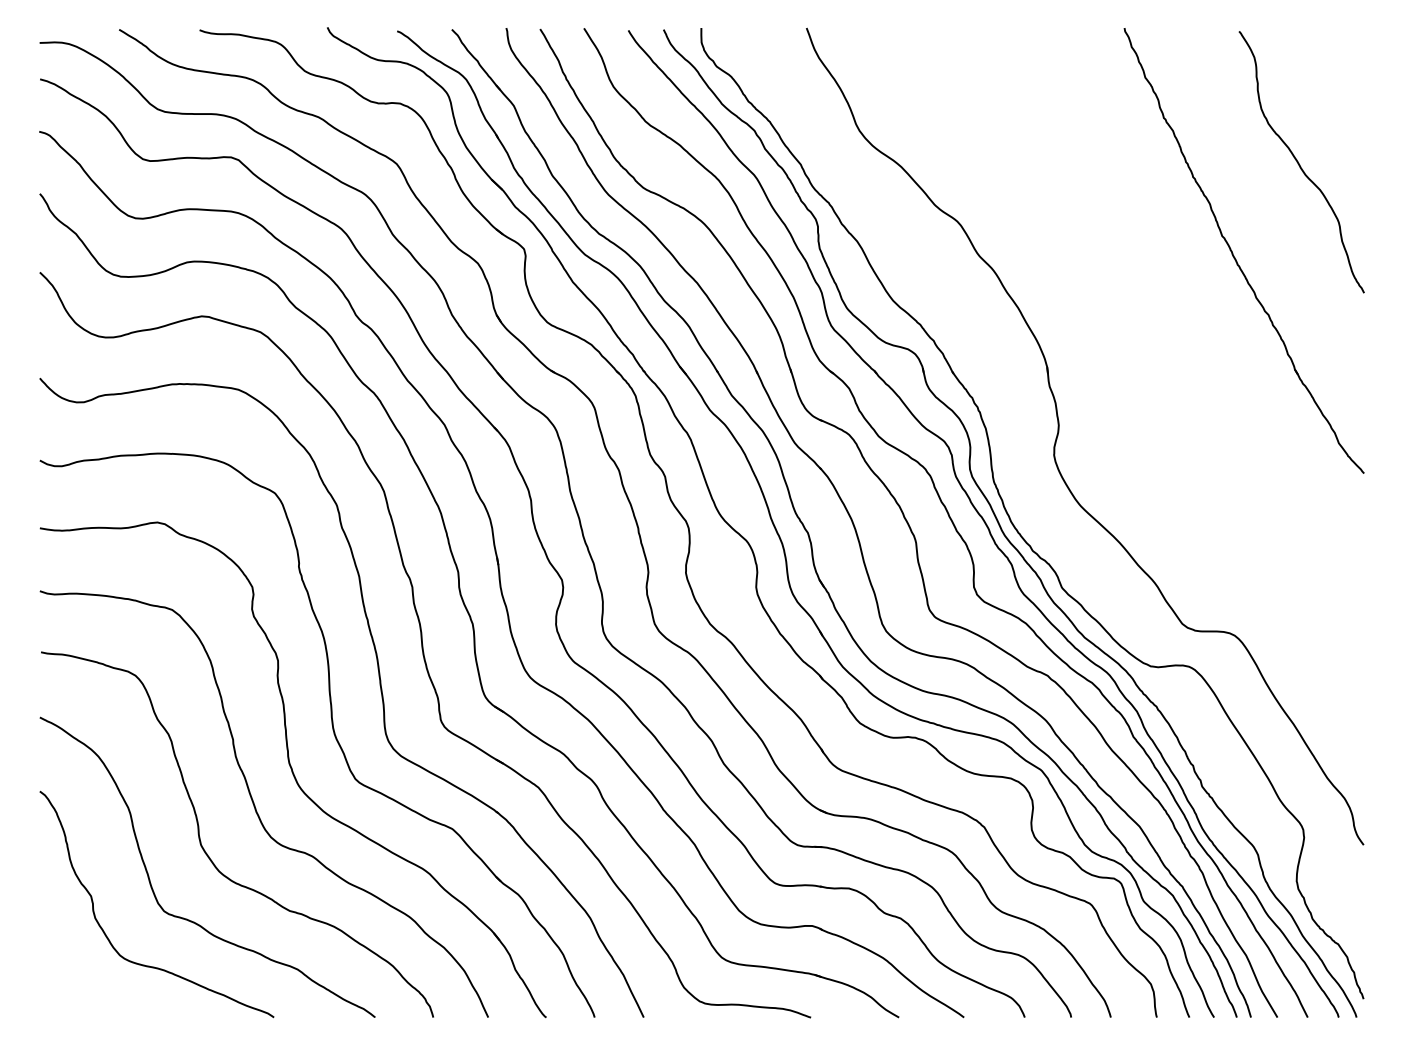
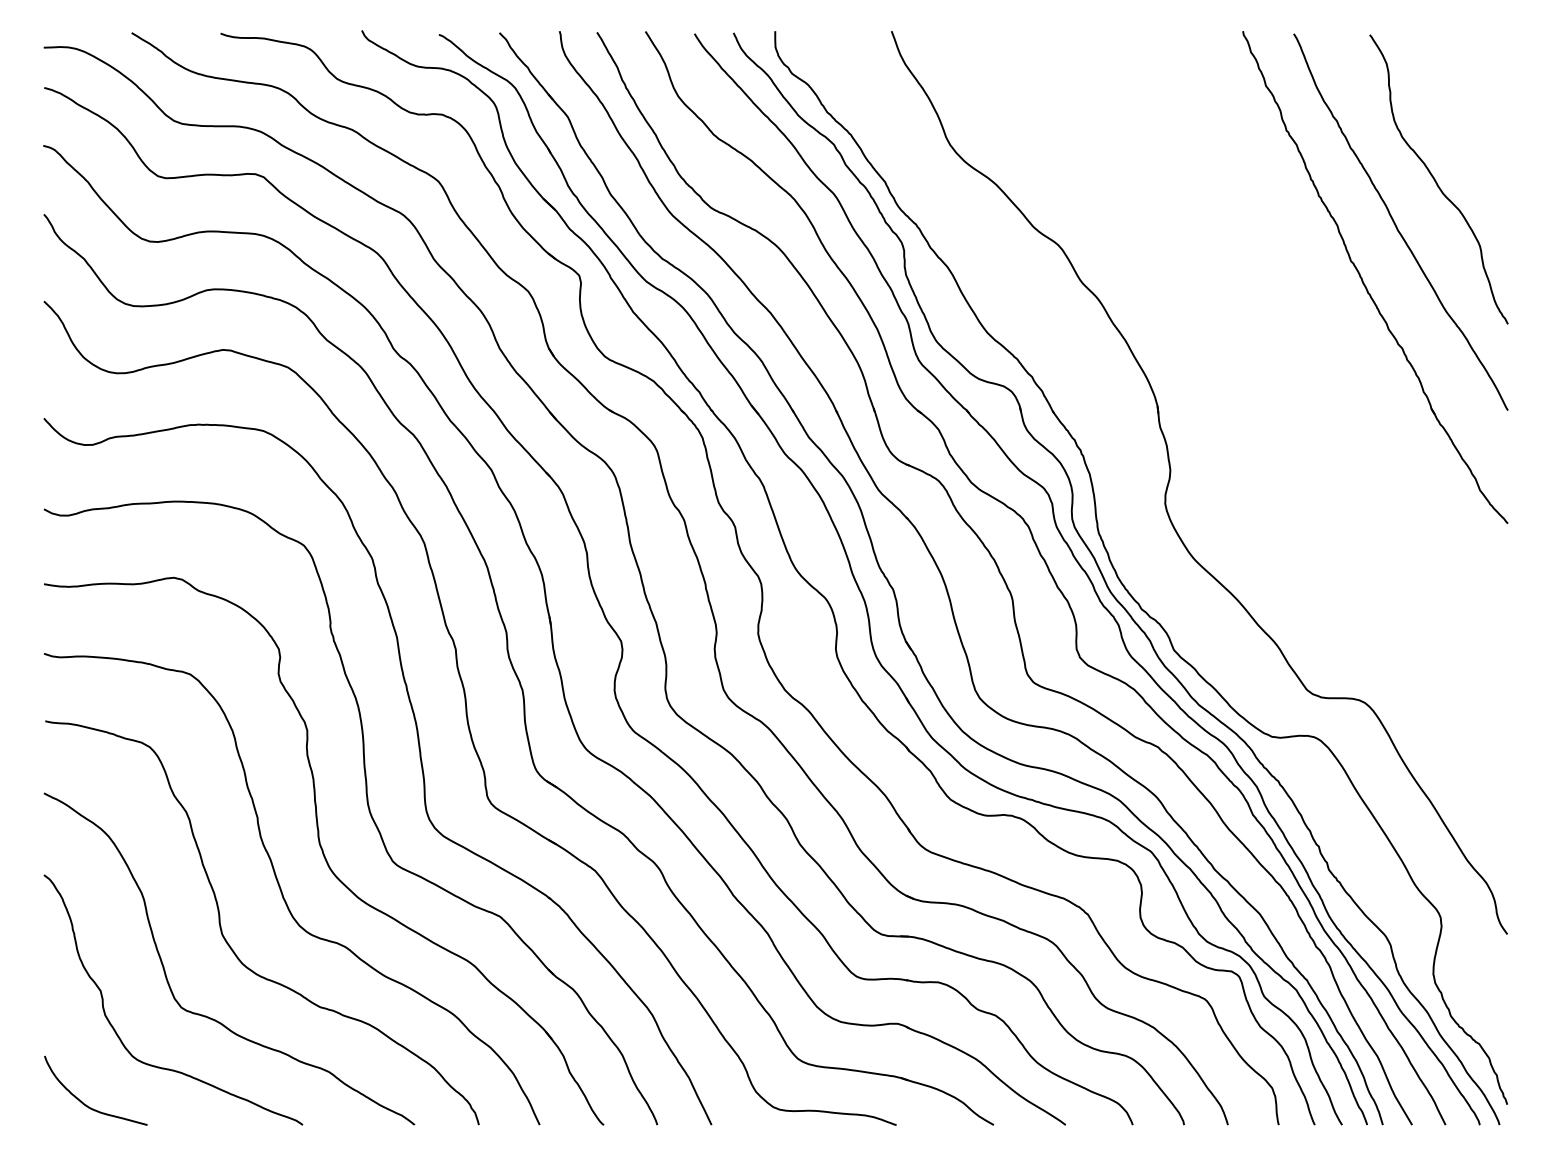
curve: (1263, 202) -> (1396, 224), added
curve: (78, 998) -> (86, 1104), added

